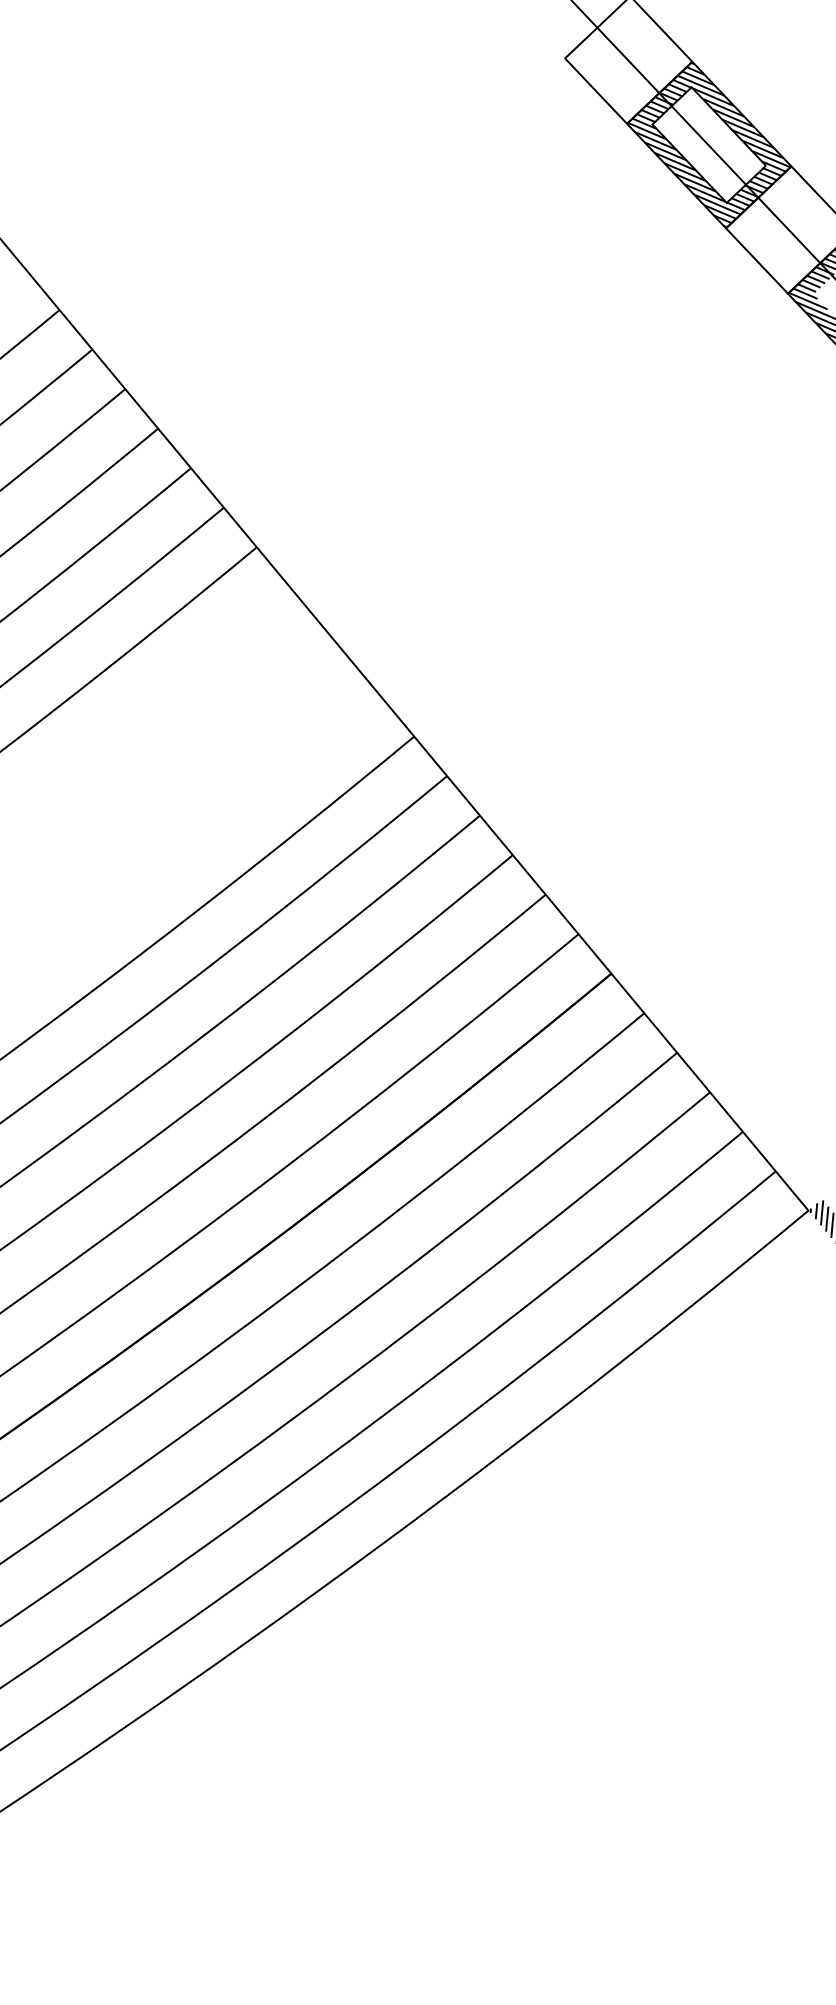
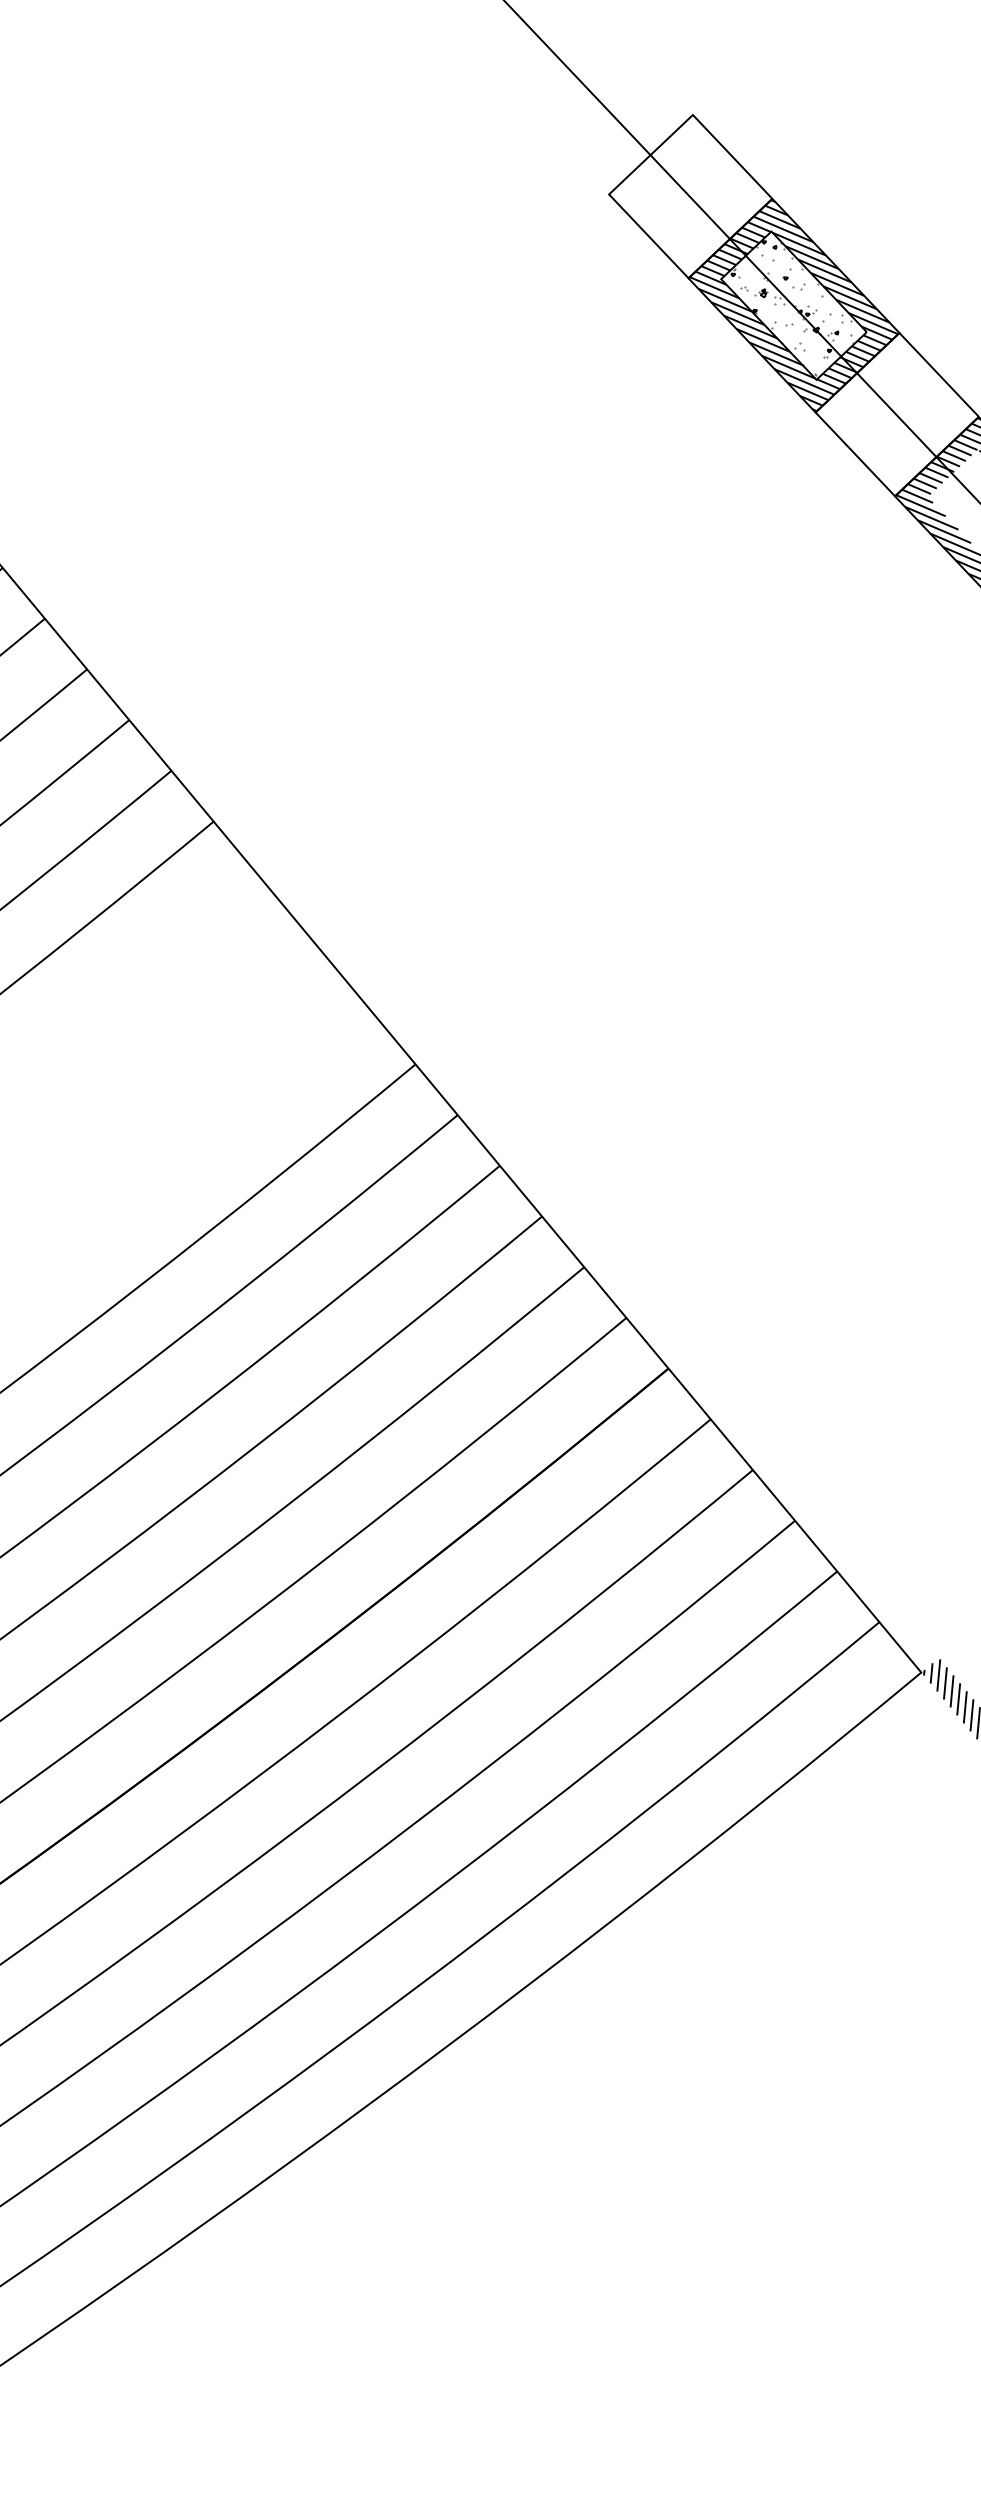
hatch: (707, 146) -> (791, 307), added

